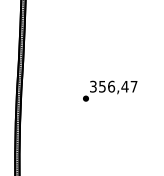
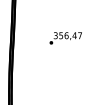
text: (109, 91) -> (65, 38), moved

